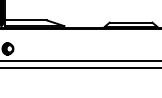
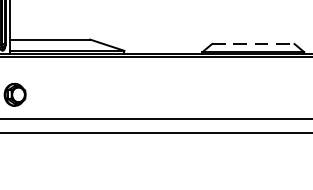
line: (131, 22) -> (254, 43), solid -> dashed

